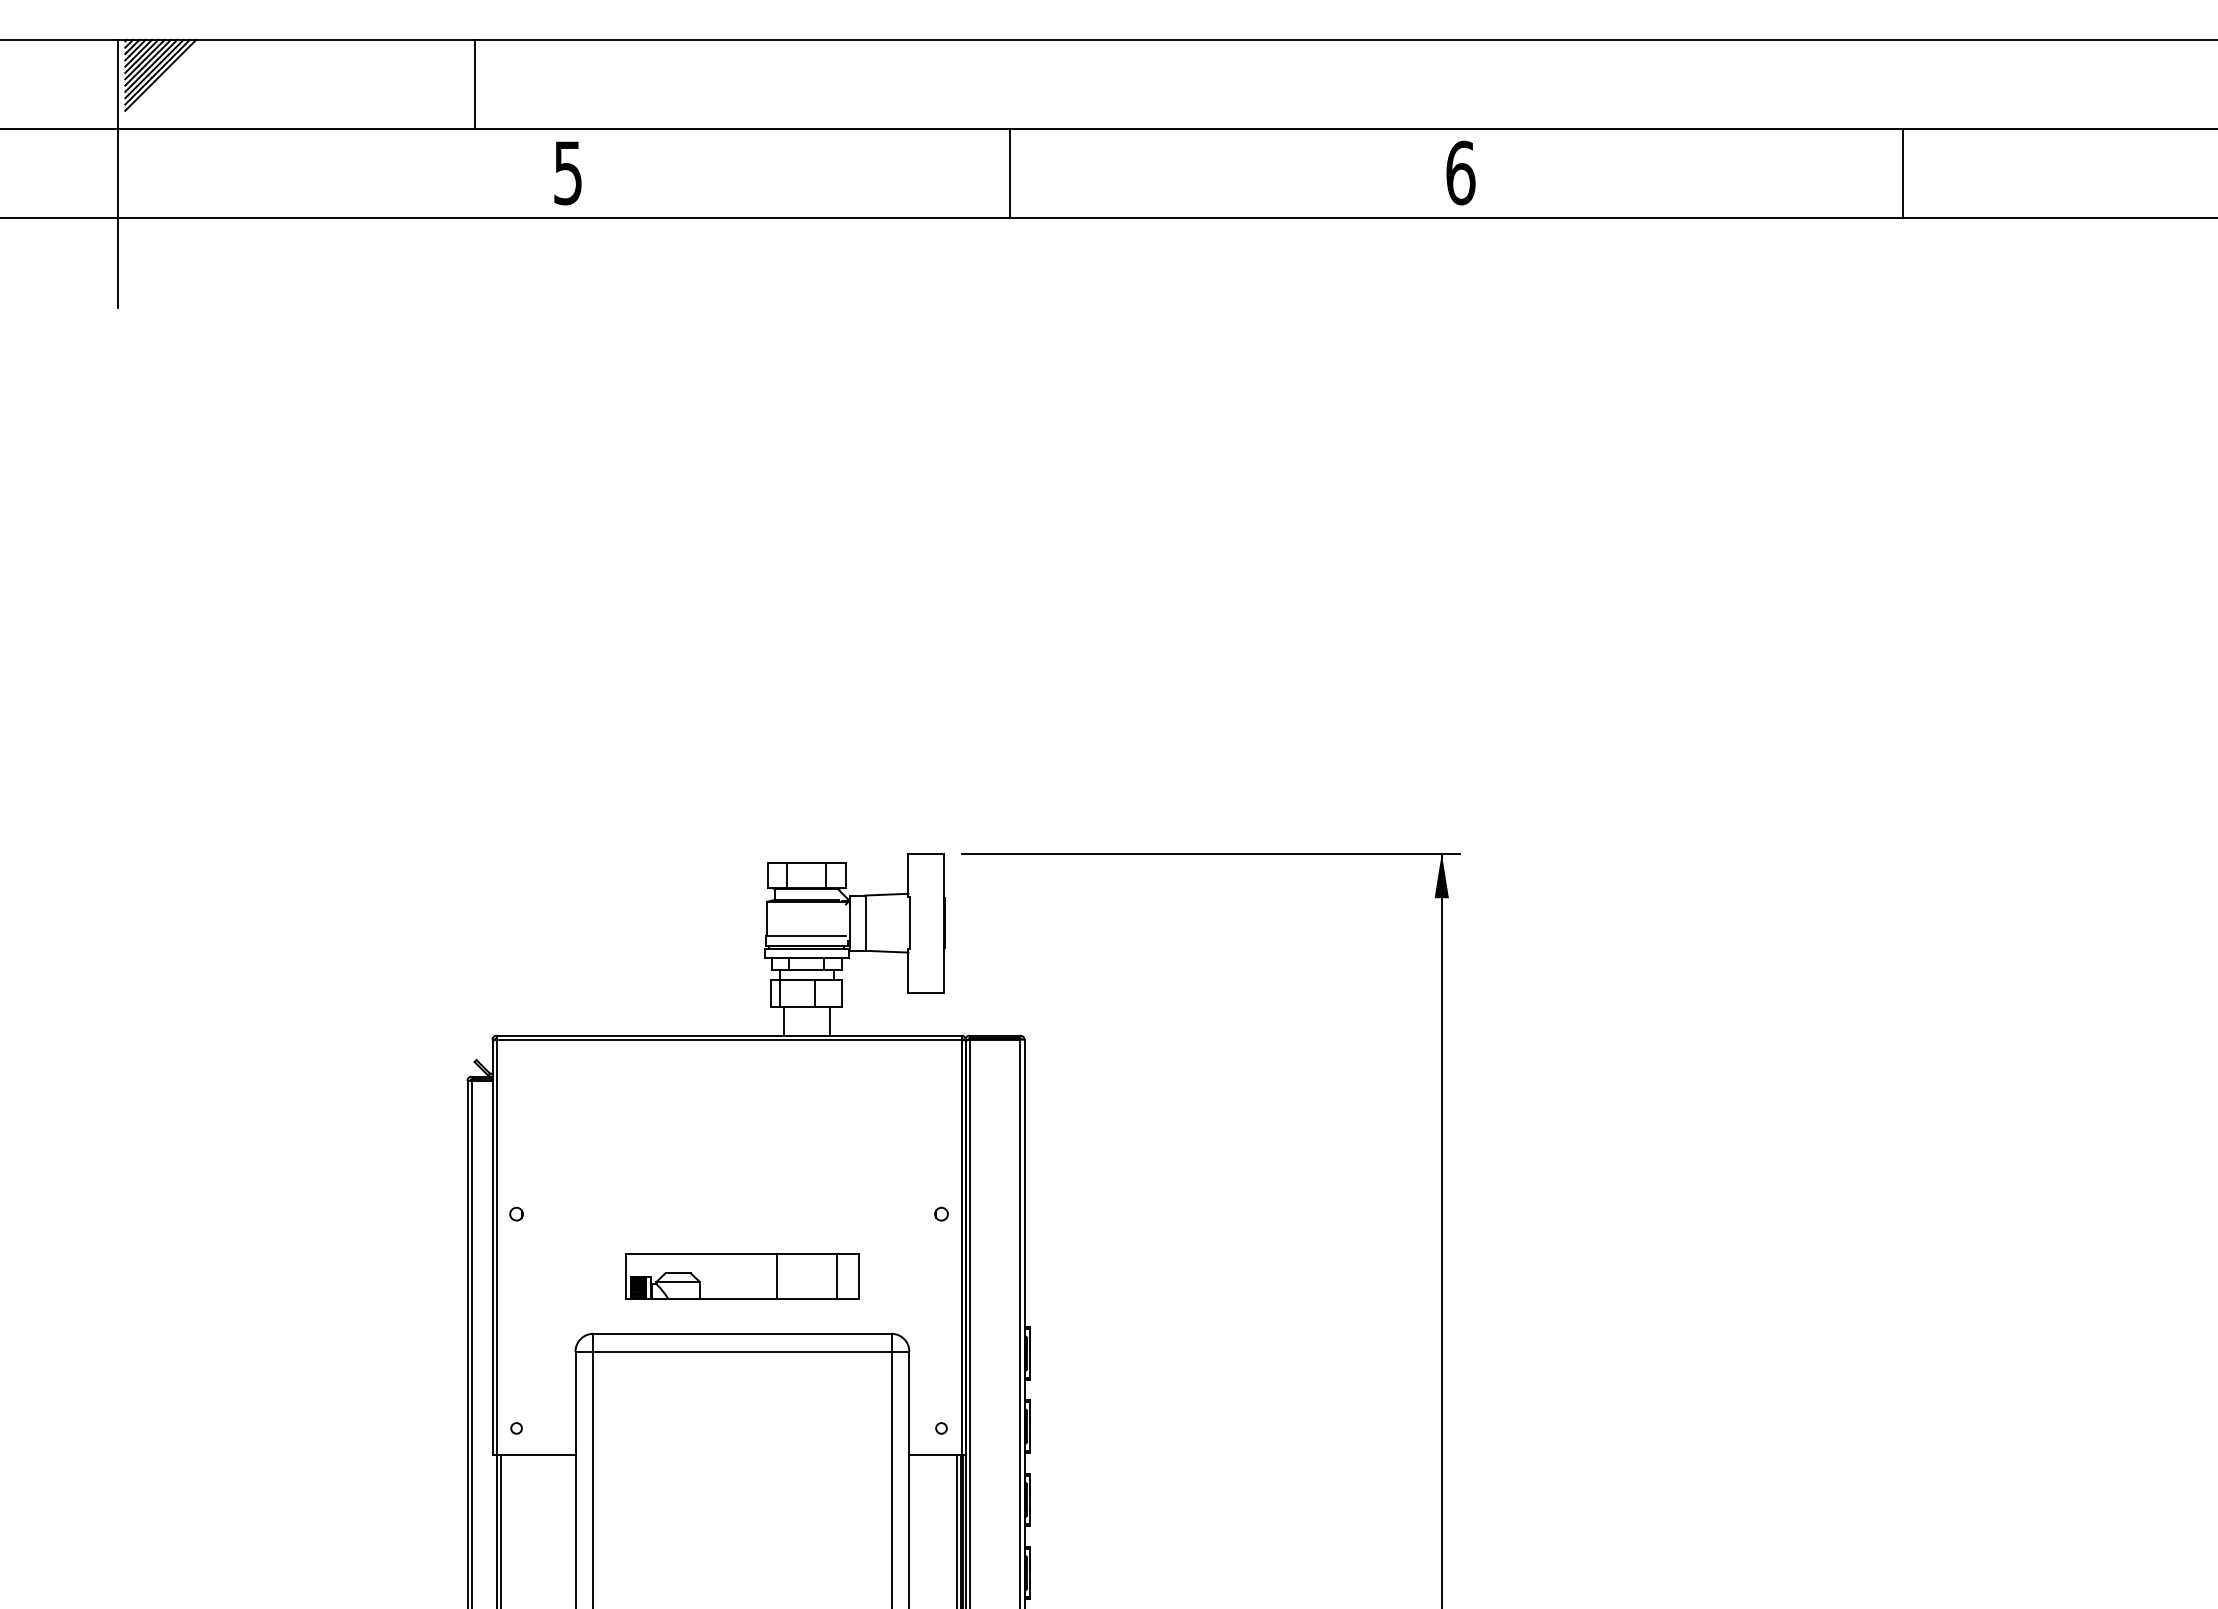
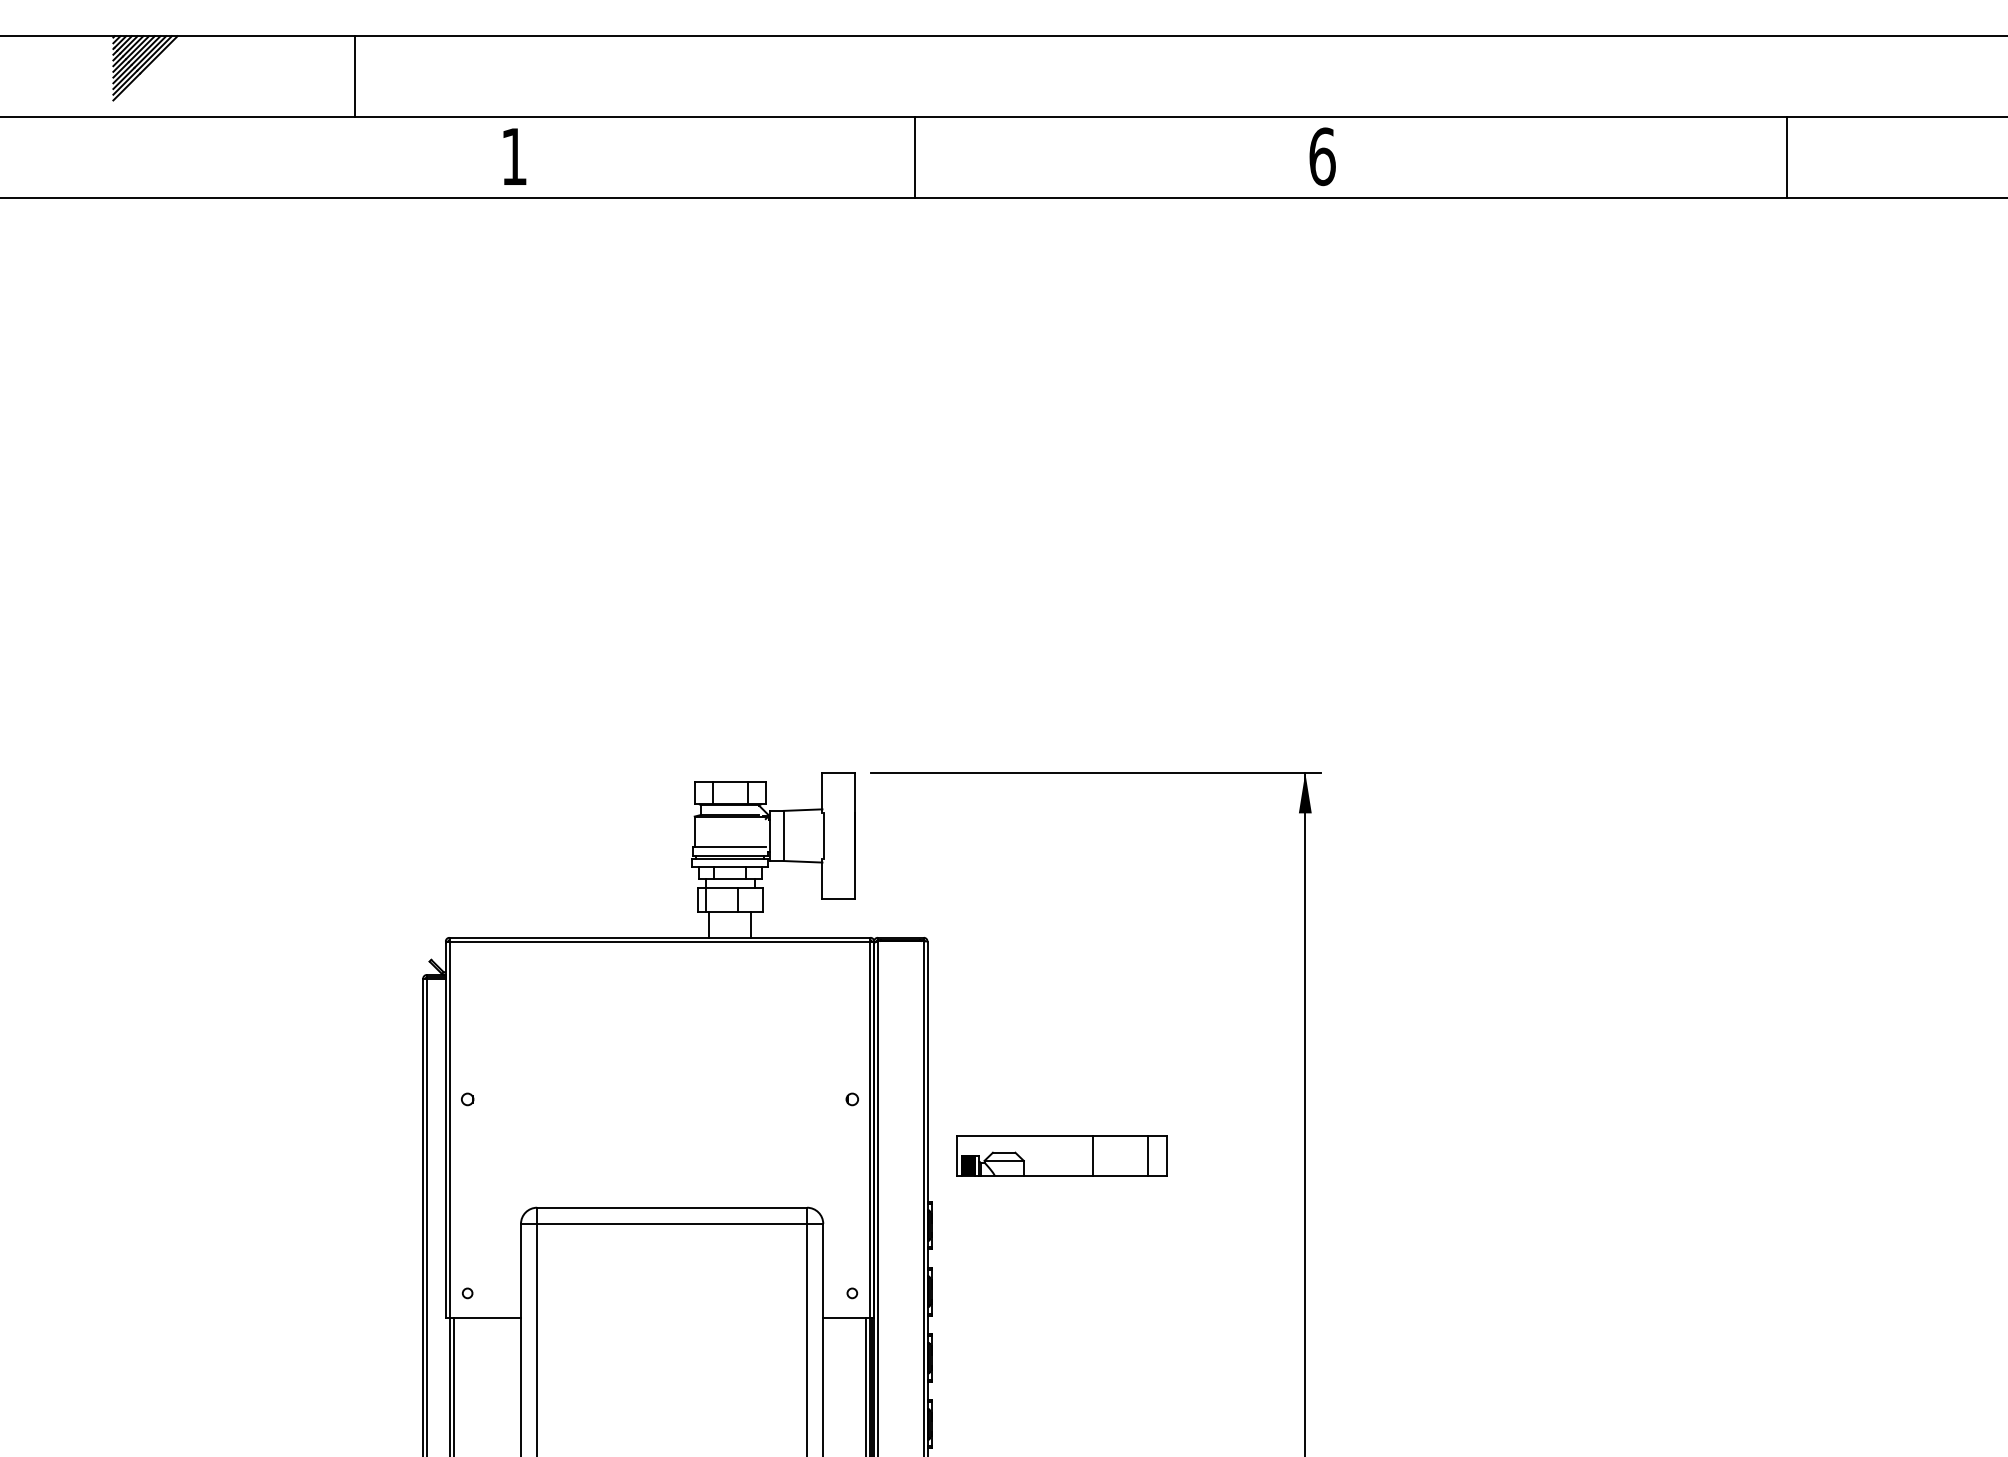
line: (474, 84) -> (354, 76), moved
line: (117, 173) -> (106, 157), removed
text: (567, 173) -> (513, 157), 5 -> 1
line: (1903, 173) -> (1787, 157), moved
part: (742, 1276) -> (1062, 1155), moved

